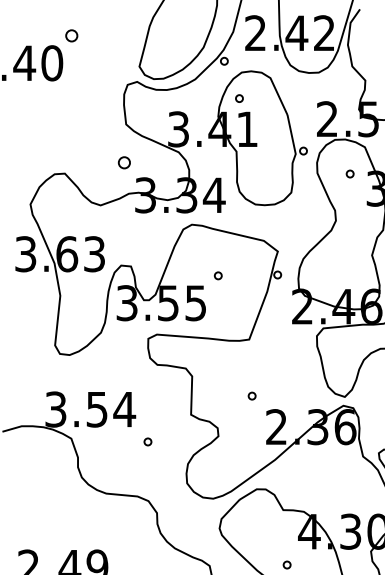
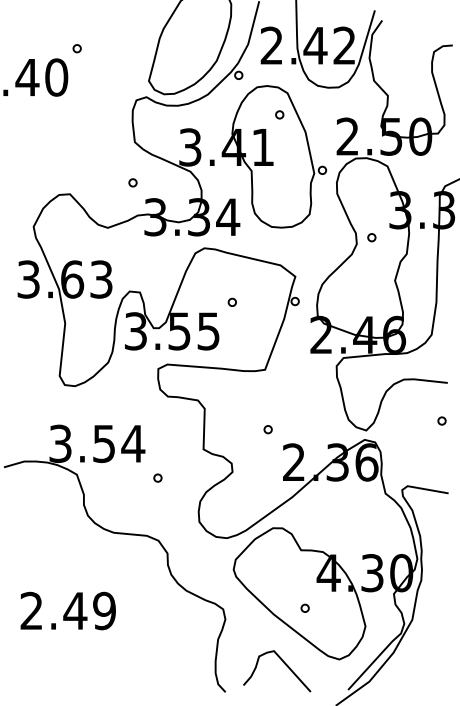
part: (70, 35) -> (76, 48), size x0.62
part: (239, 98) -> (279, 114), moved
part: (123, 162) -> (132, 182), size x0.62
part: (349, 173) -> (371, 237), moved

